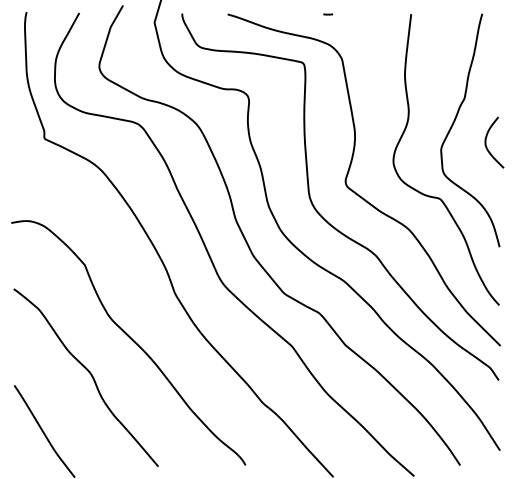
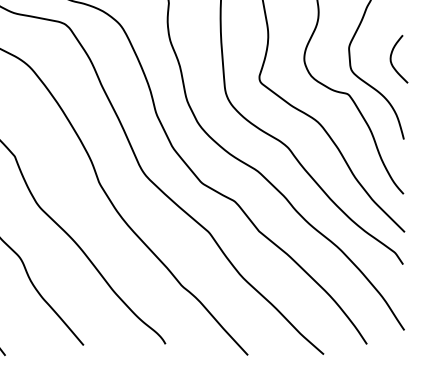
curve: (486, 142) -> (391, 59), moved

